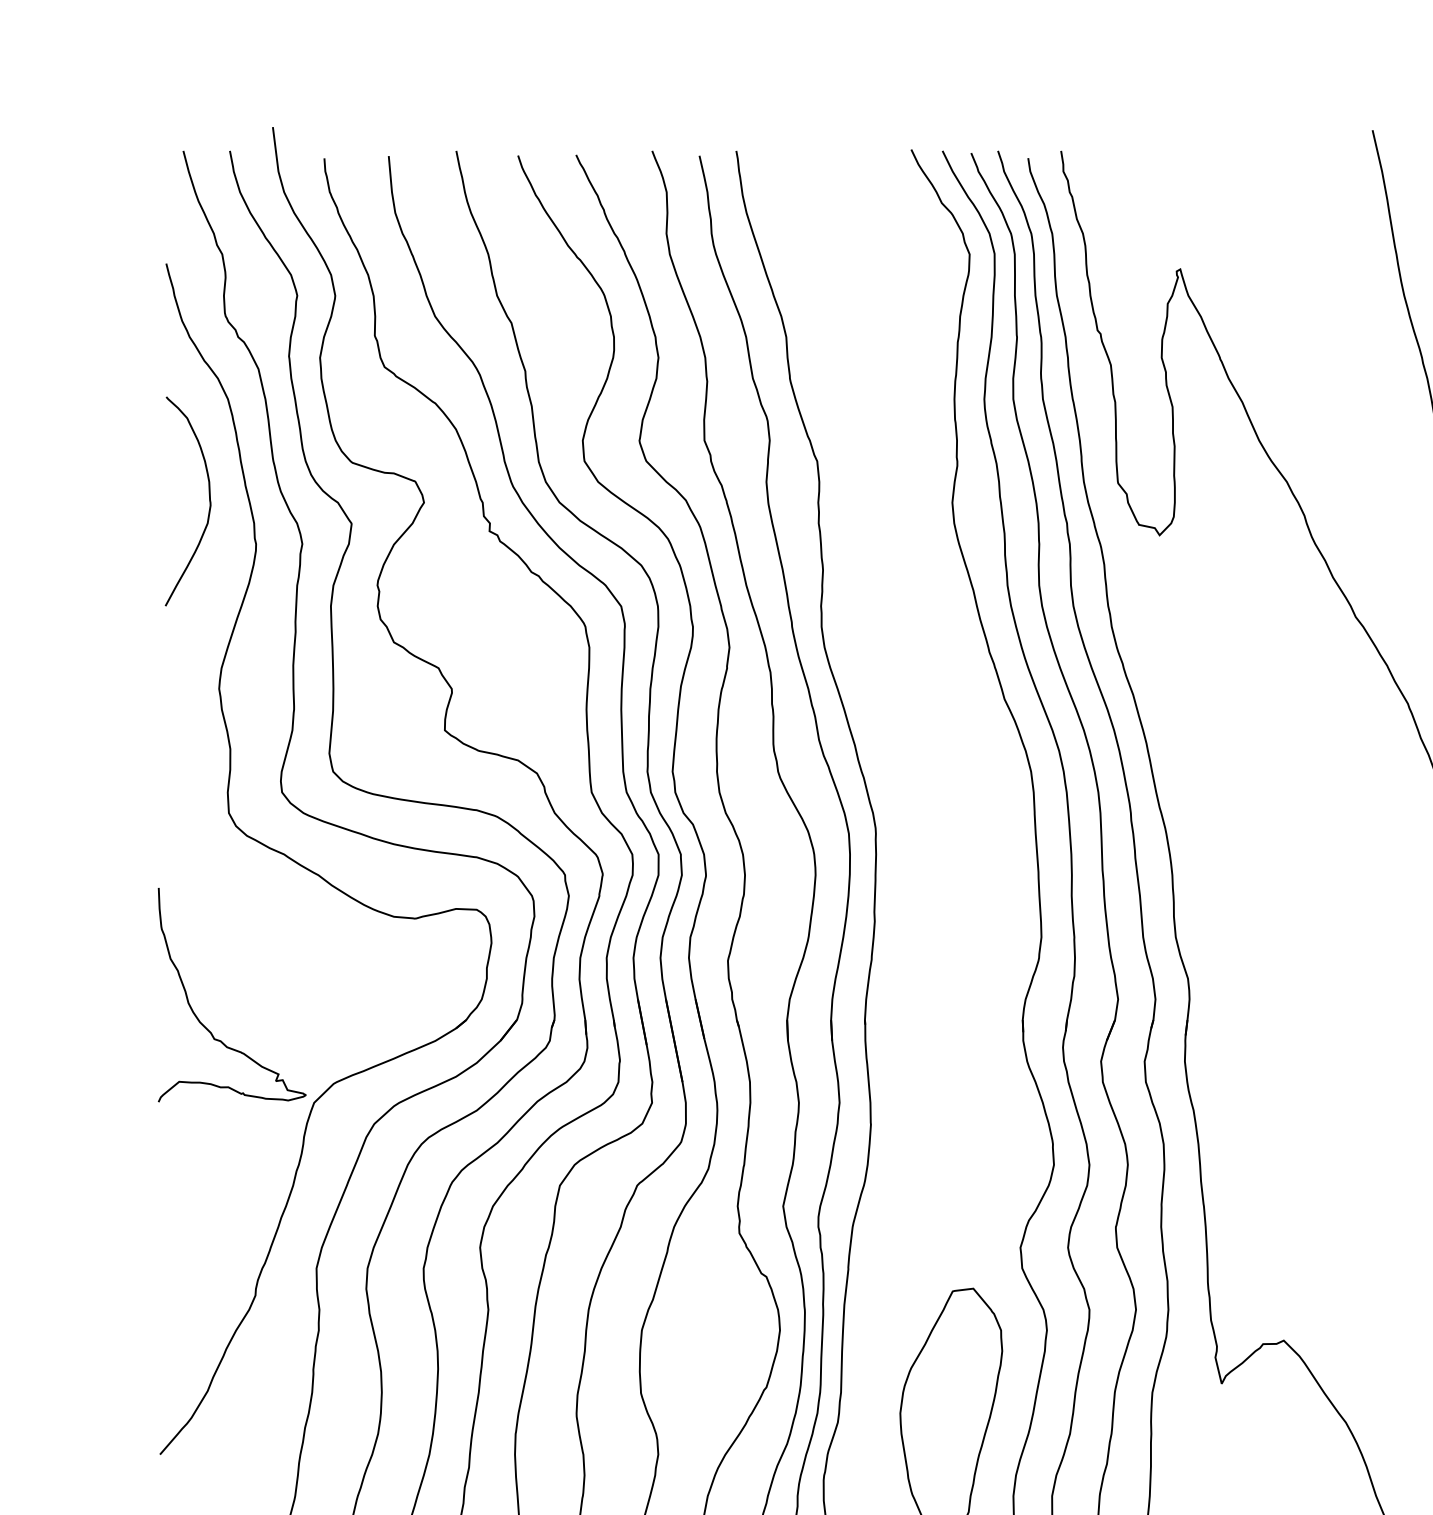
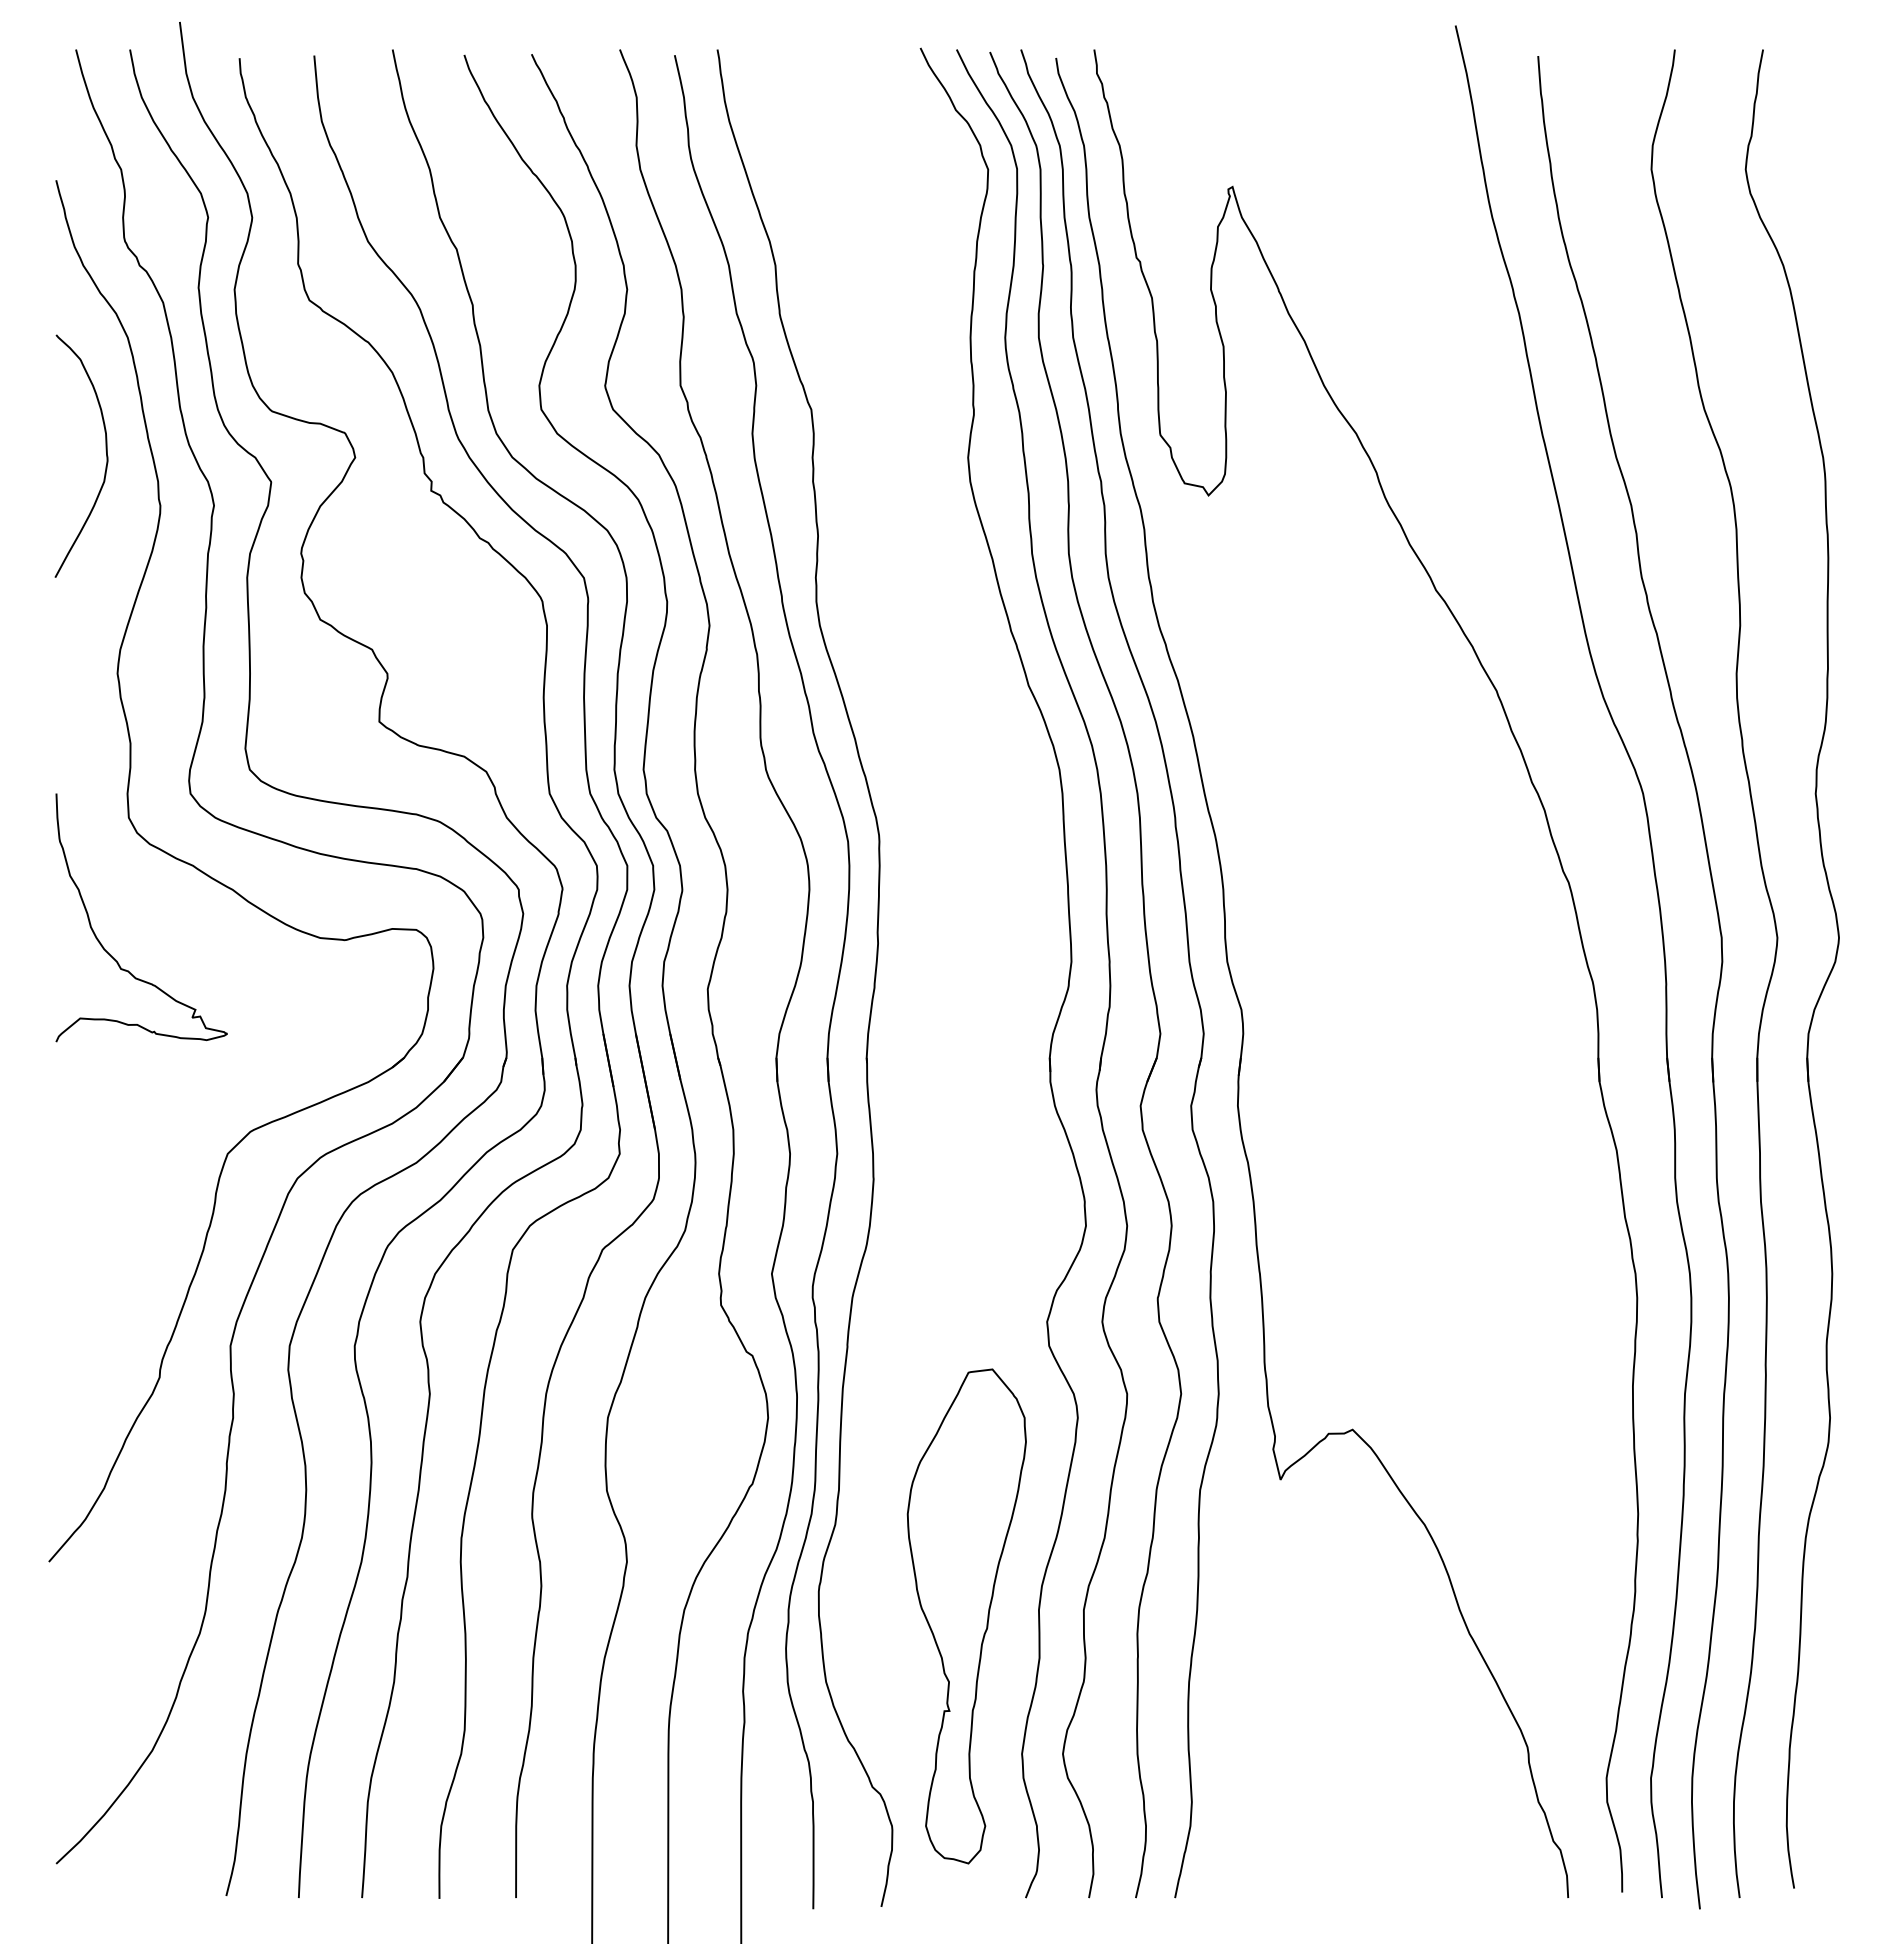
curve: (198, 1018) -> (102, 944), moved

